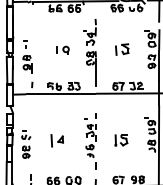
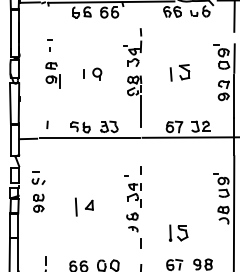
part: (27, 56) -> (52, 63), moved
part: (121, 140) -> (178, 233), moved
part: (26, 144) -> (39, 191), moved

